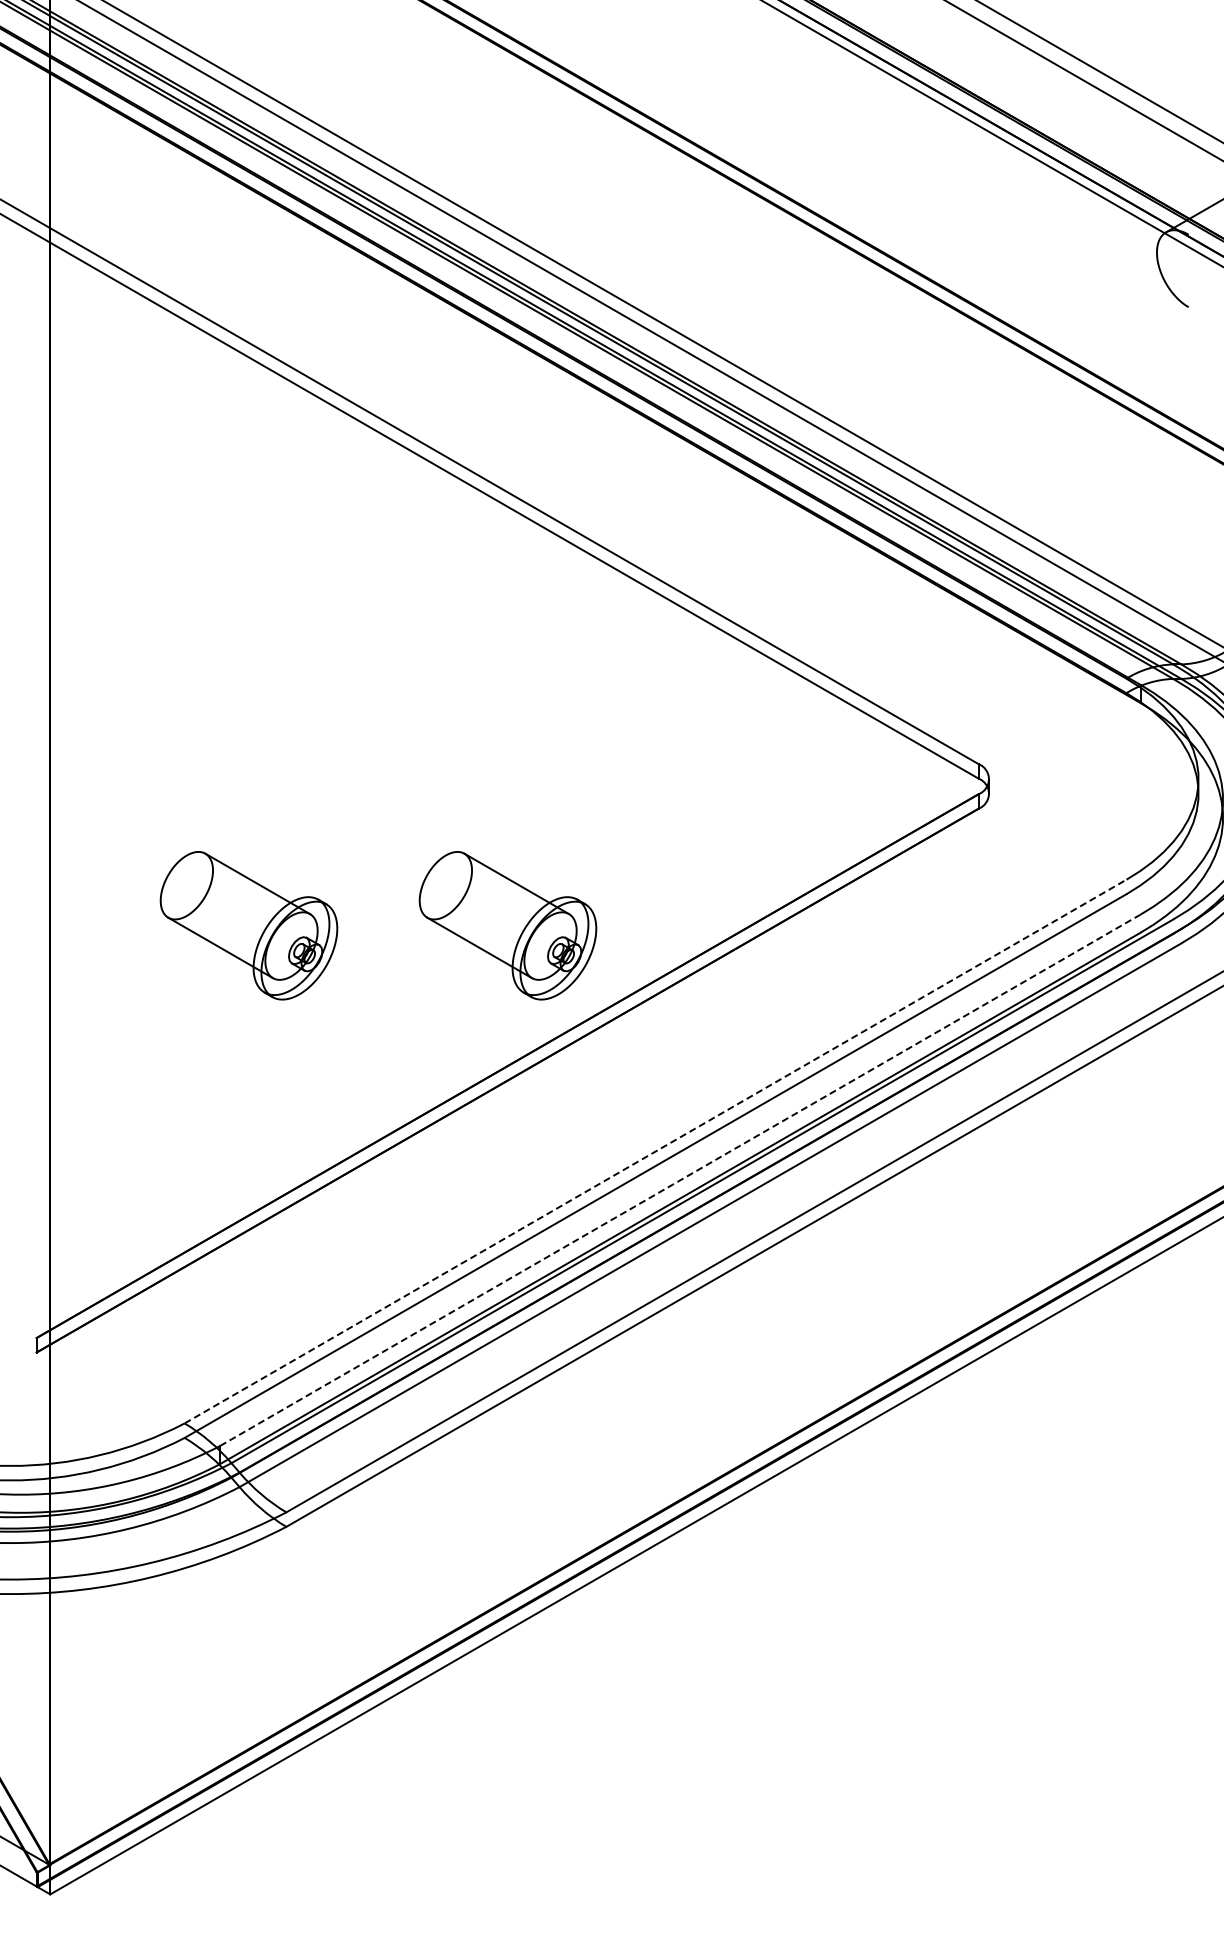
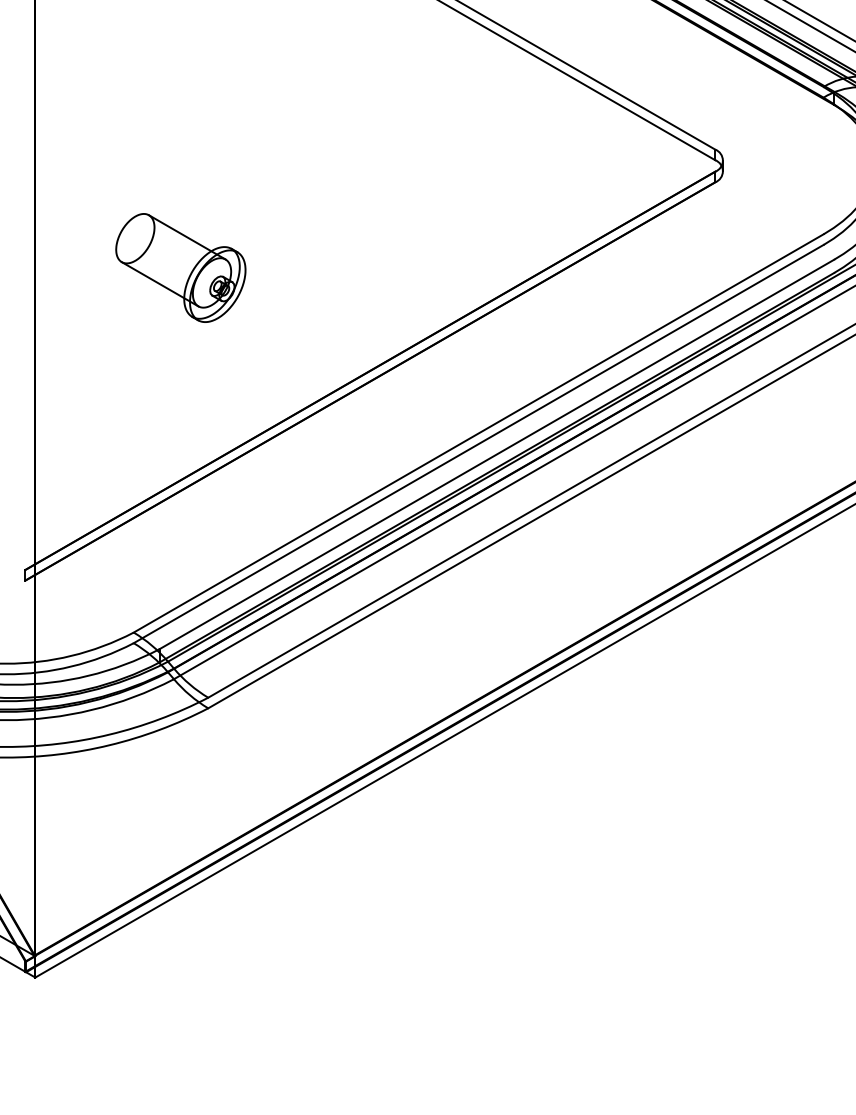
part: (507, 925) -> (370, 267), removed
line: (655, 1151) -> (478, 433), dashed -> solid
line: (680, 1180) -> (496, 454), dashed -> solid

